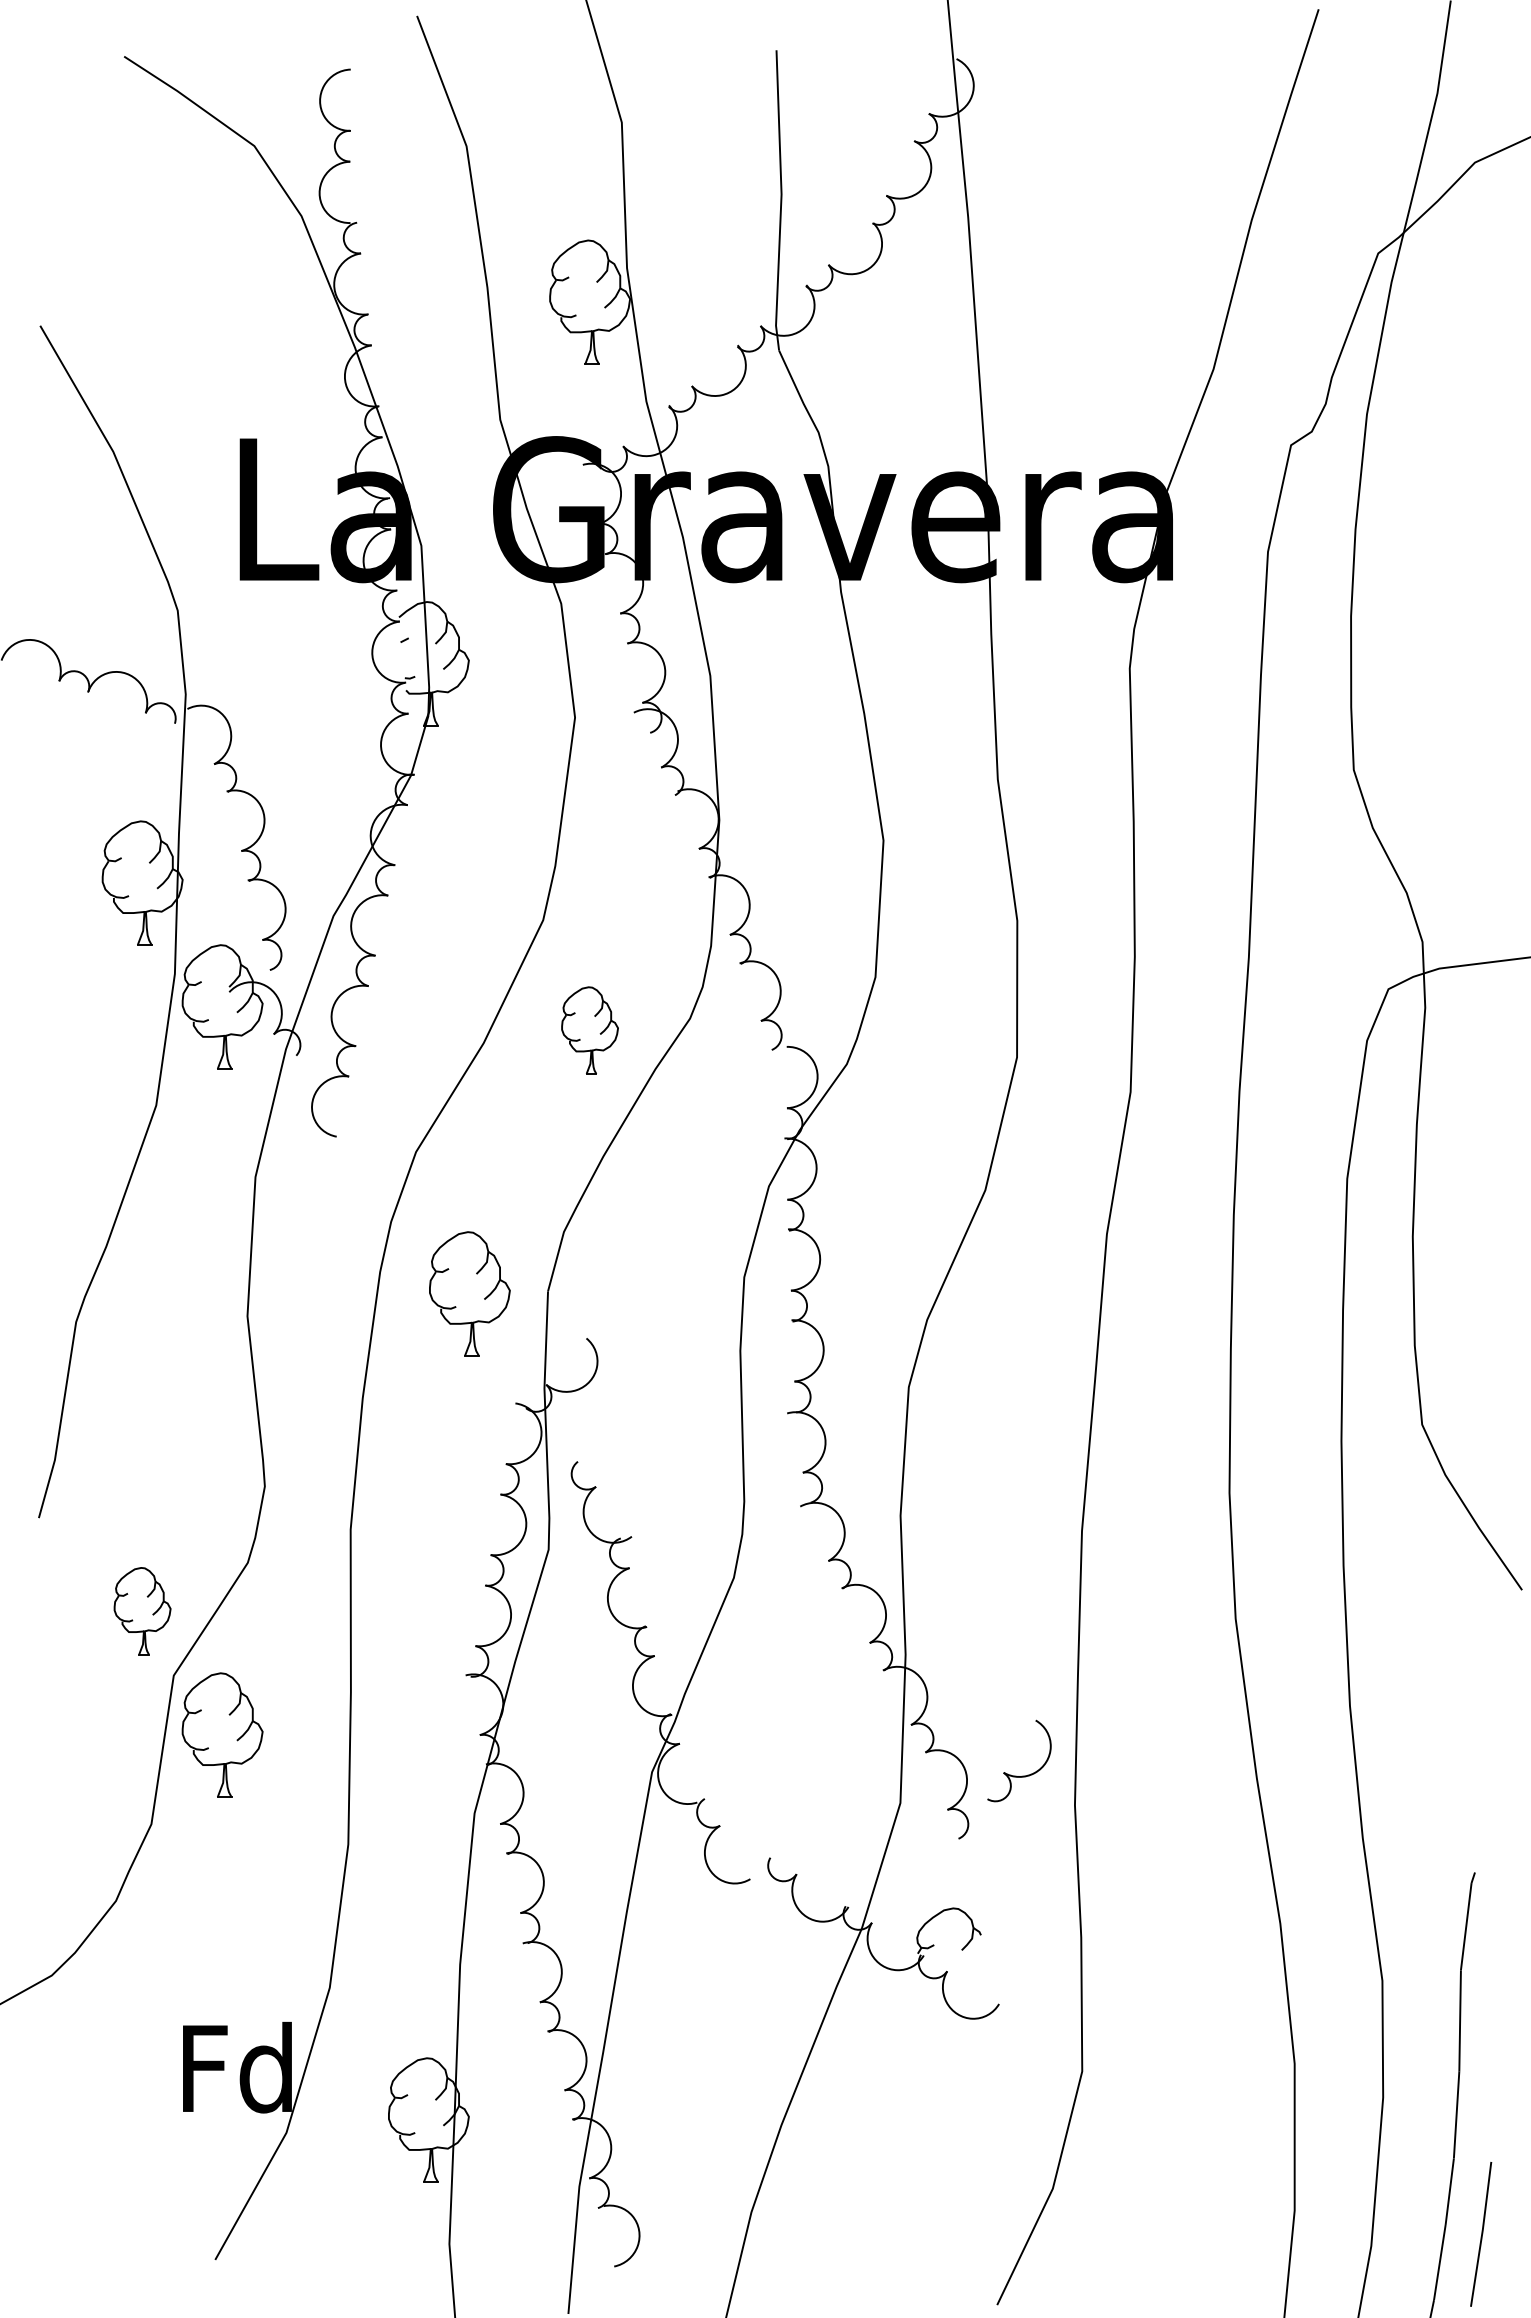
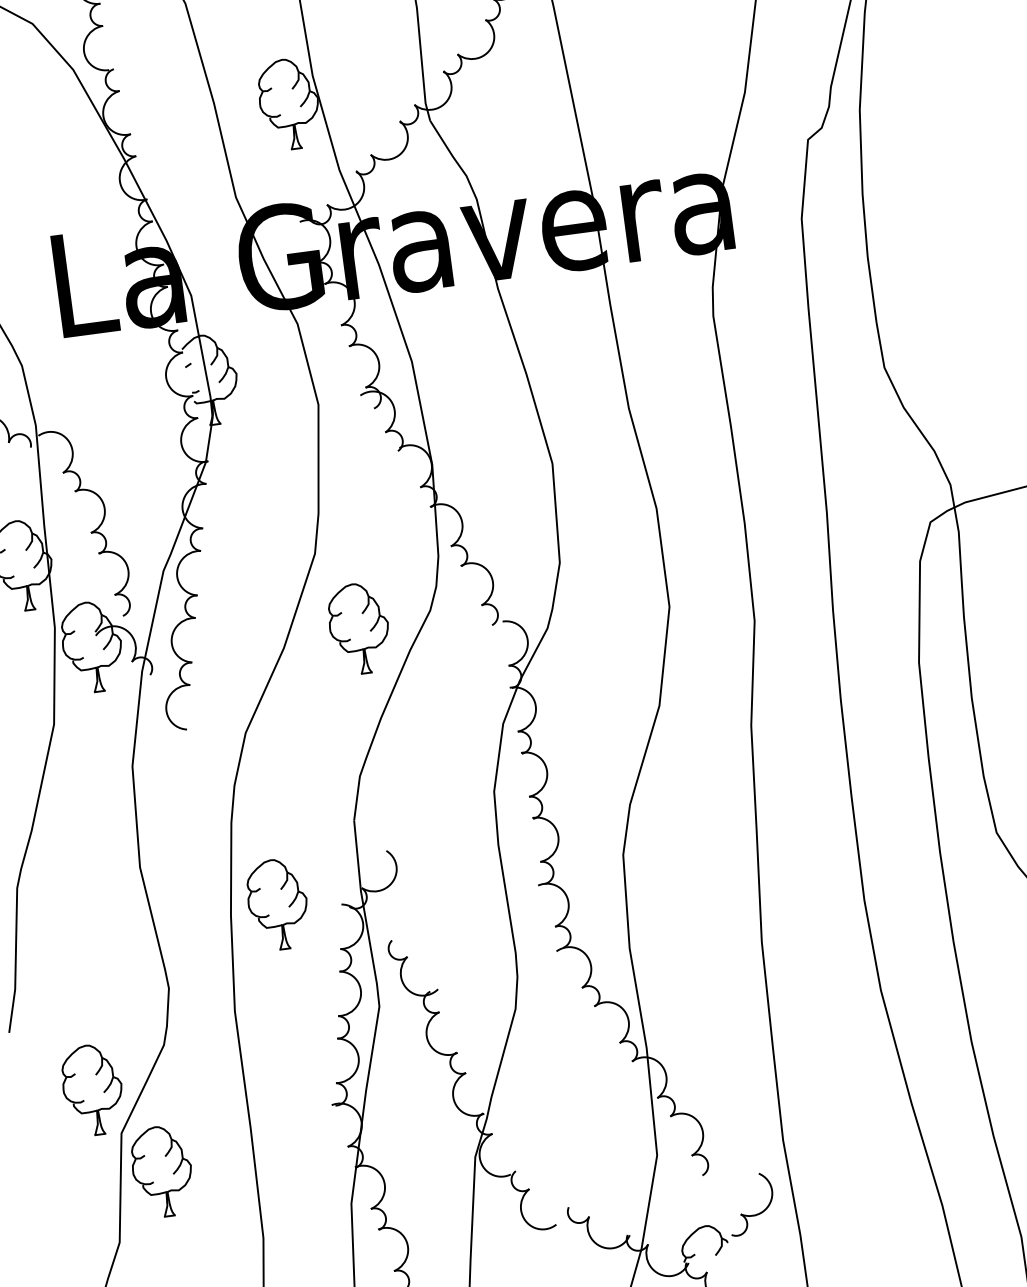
part: (589, 1030) -> (358, 628), size x1.43
part: (469, 1293) -> (277, 904), moved
part: (142, 1610) -> (92, 1089), size x1.43
part: (1016, 1775) -> (750, 1215), moved

